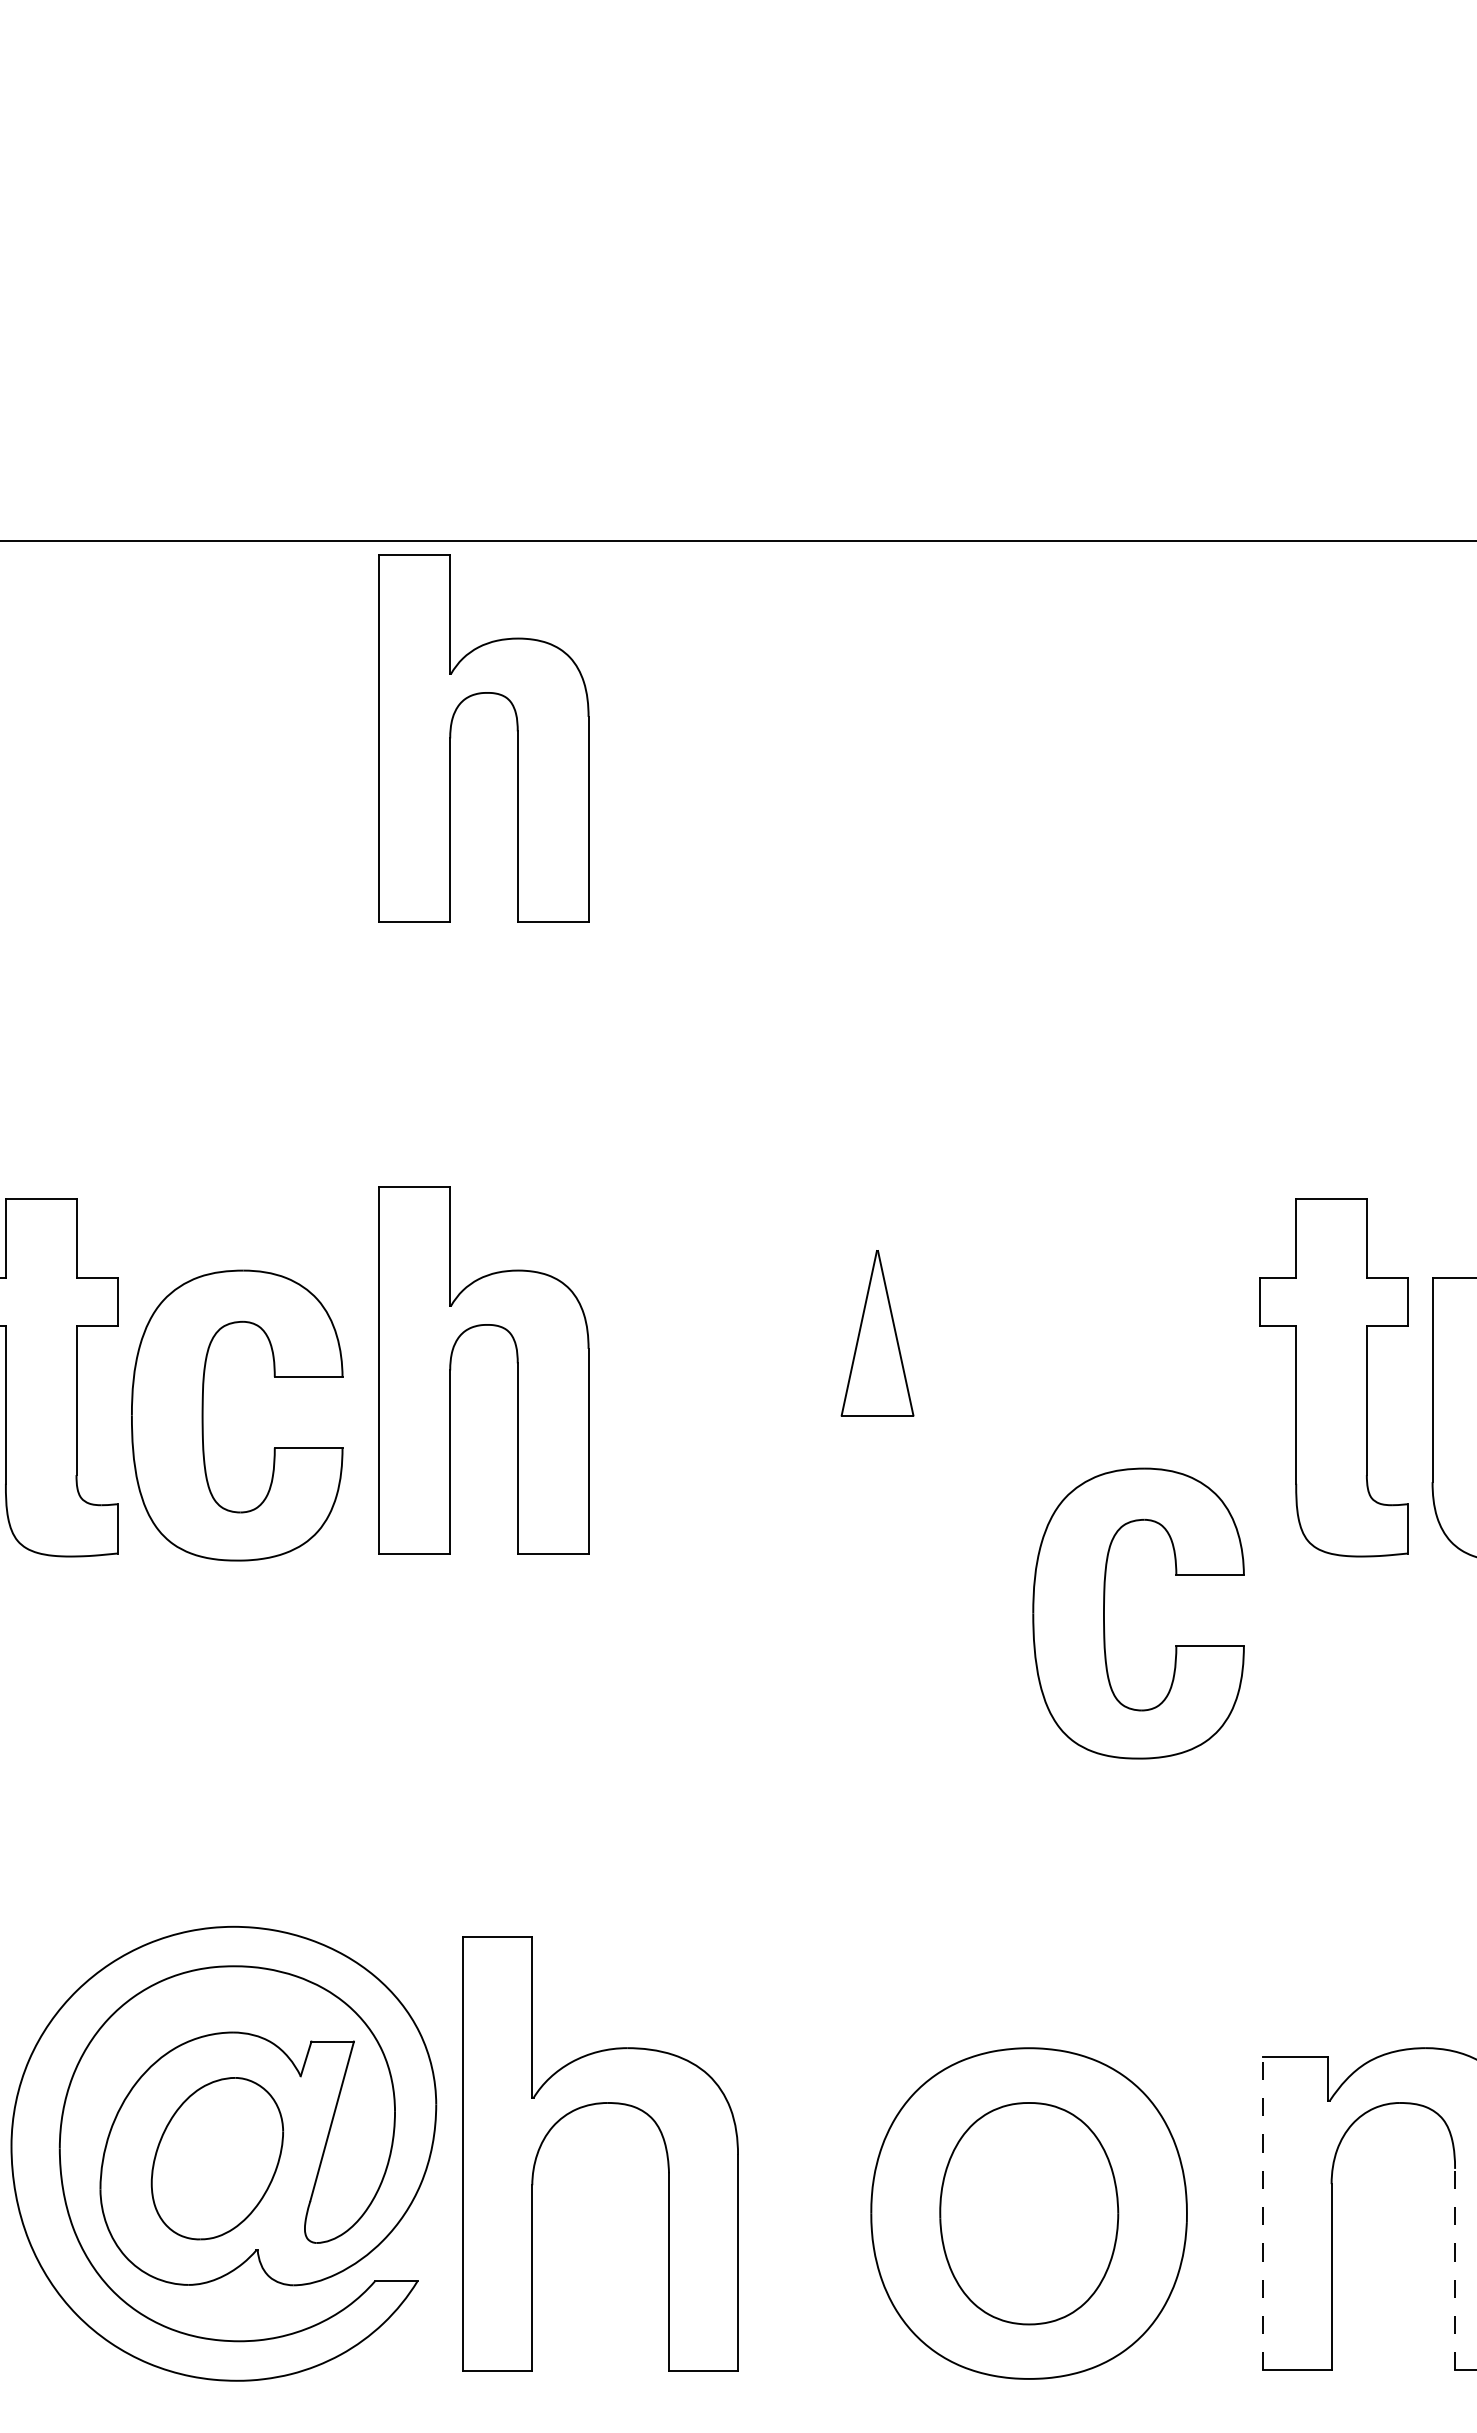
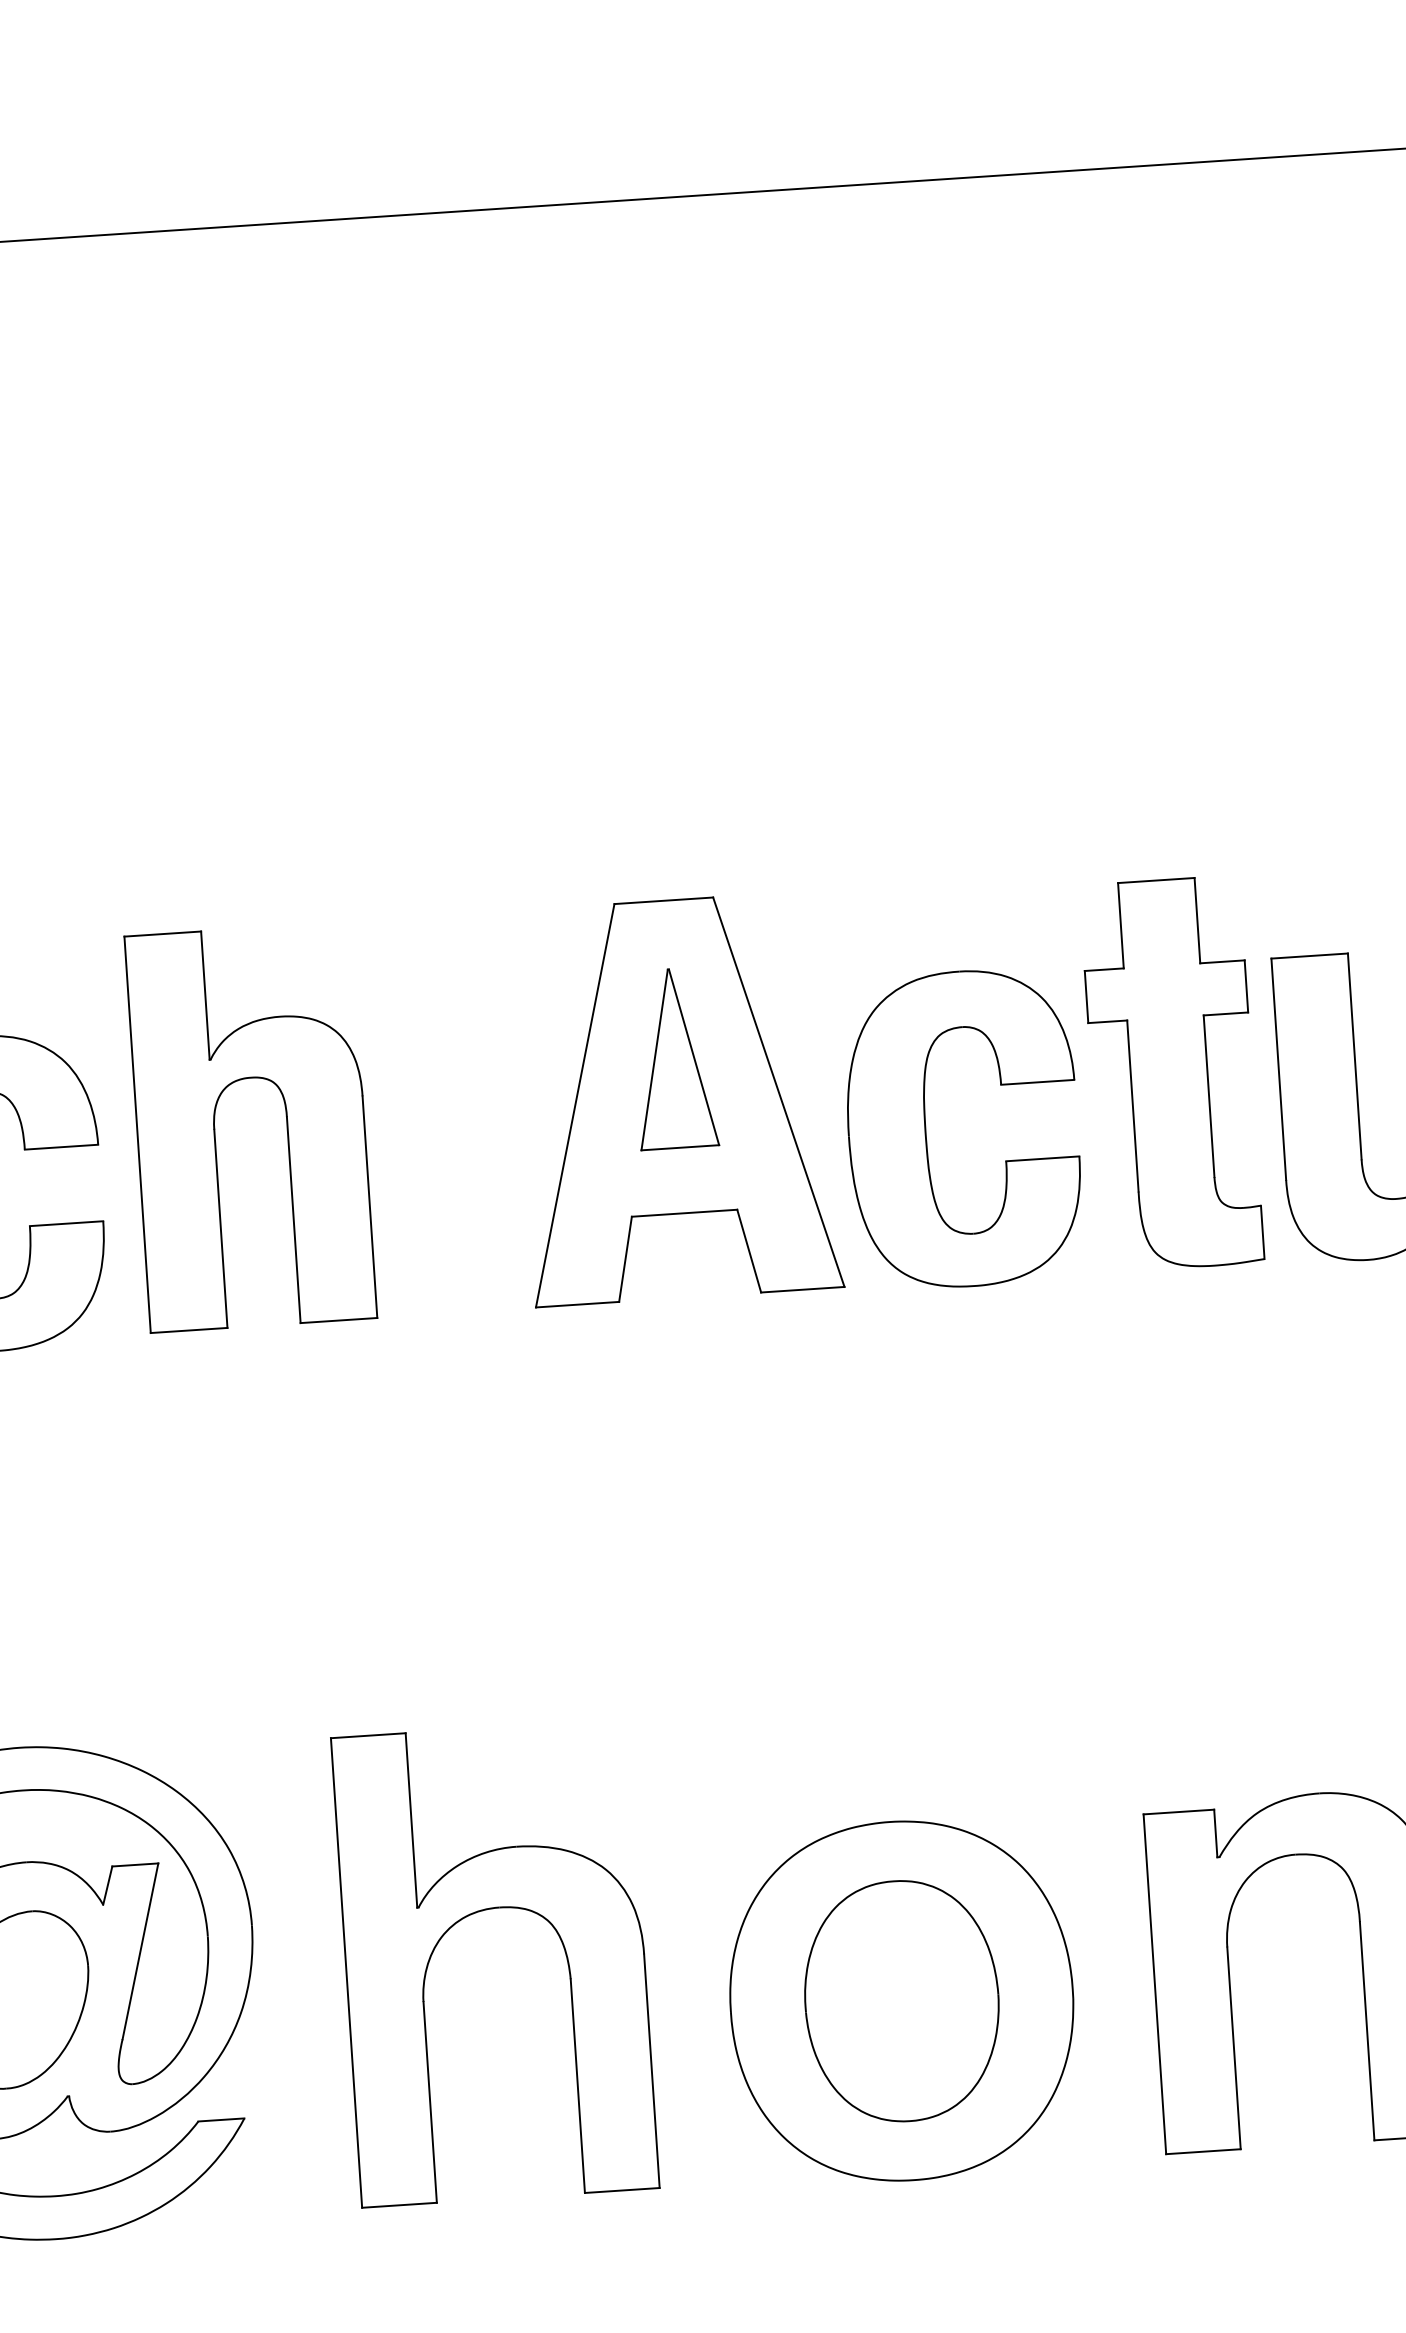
part: (451, 737) -> (170, 444), removed
part: (877, 1370) -> (677, 1099), added
part: (1104, 1613) -> (926, 1131), moved
part: (585, 2107) -> (475, 1914), moved
line: (1262, 2213) -> (1154, 1984), dashed -> solid
line: (1455, 2269) -> (1367, 2030), dashed -> solid

